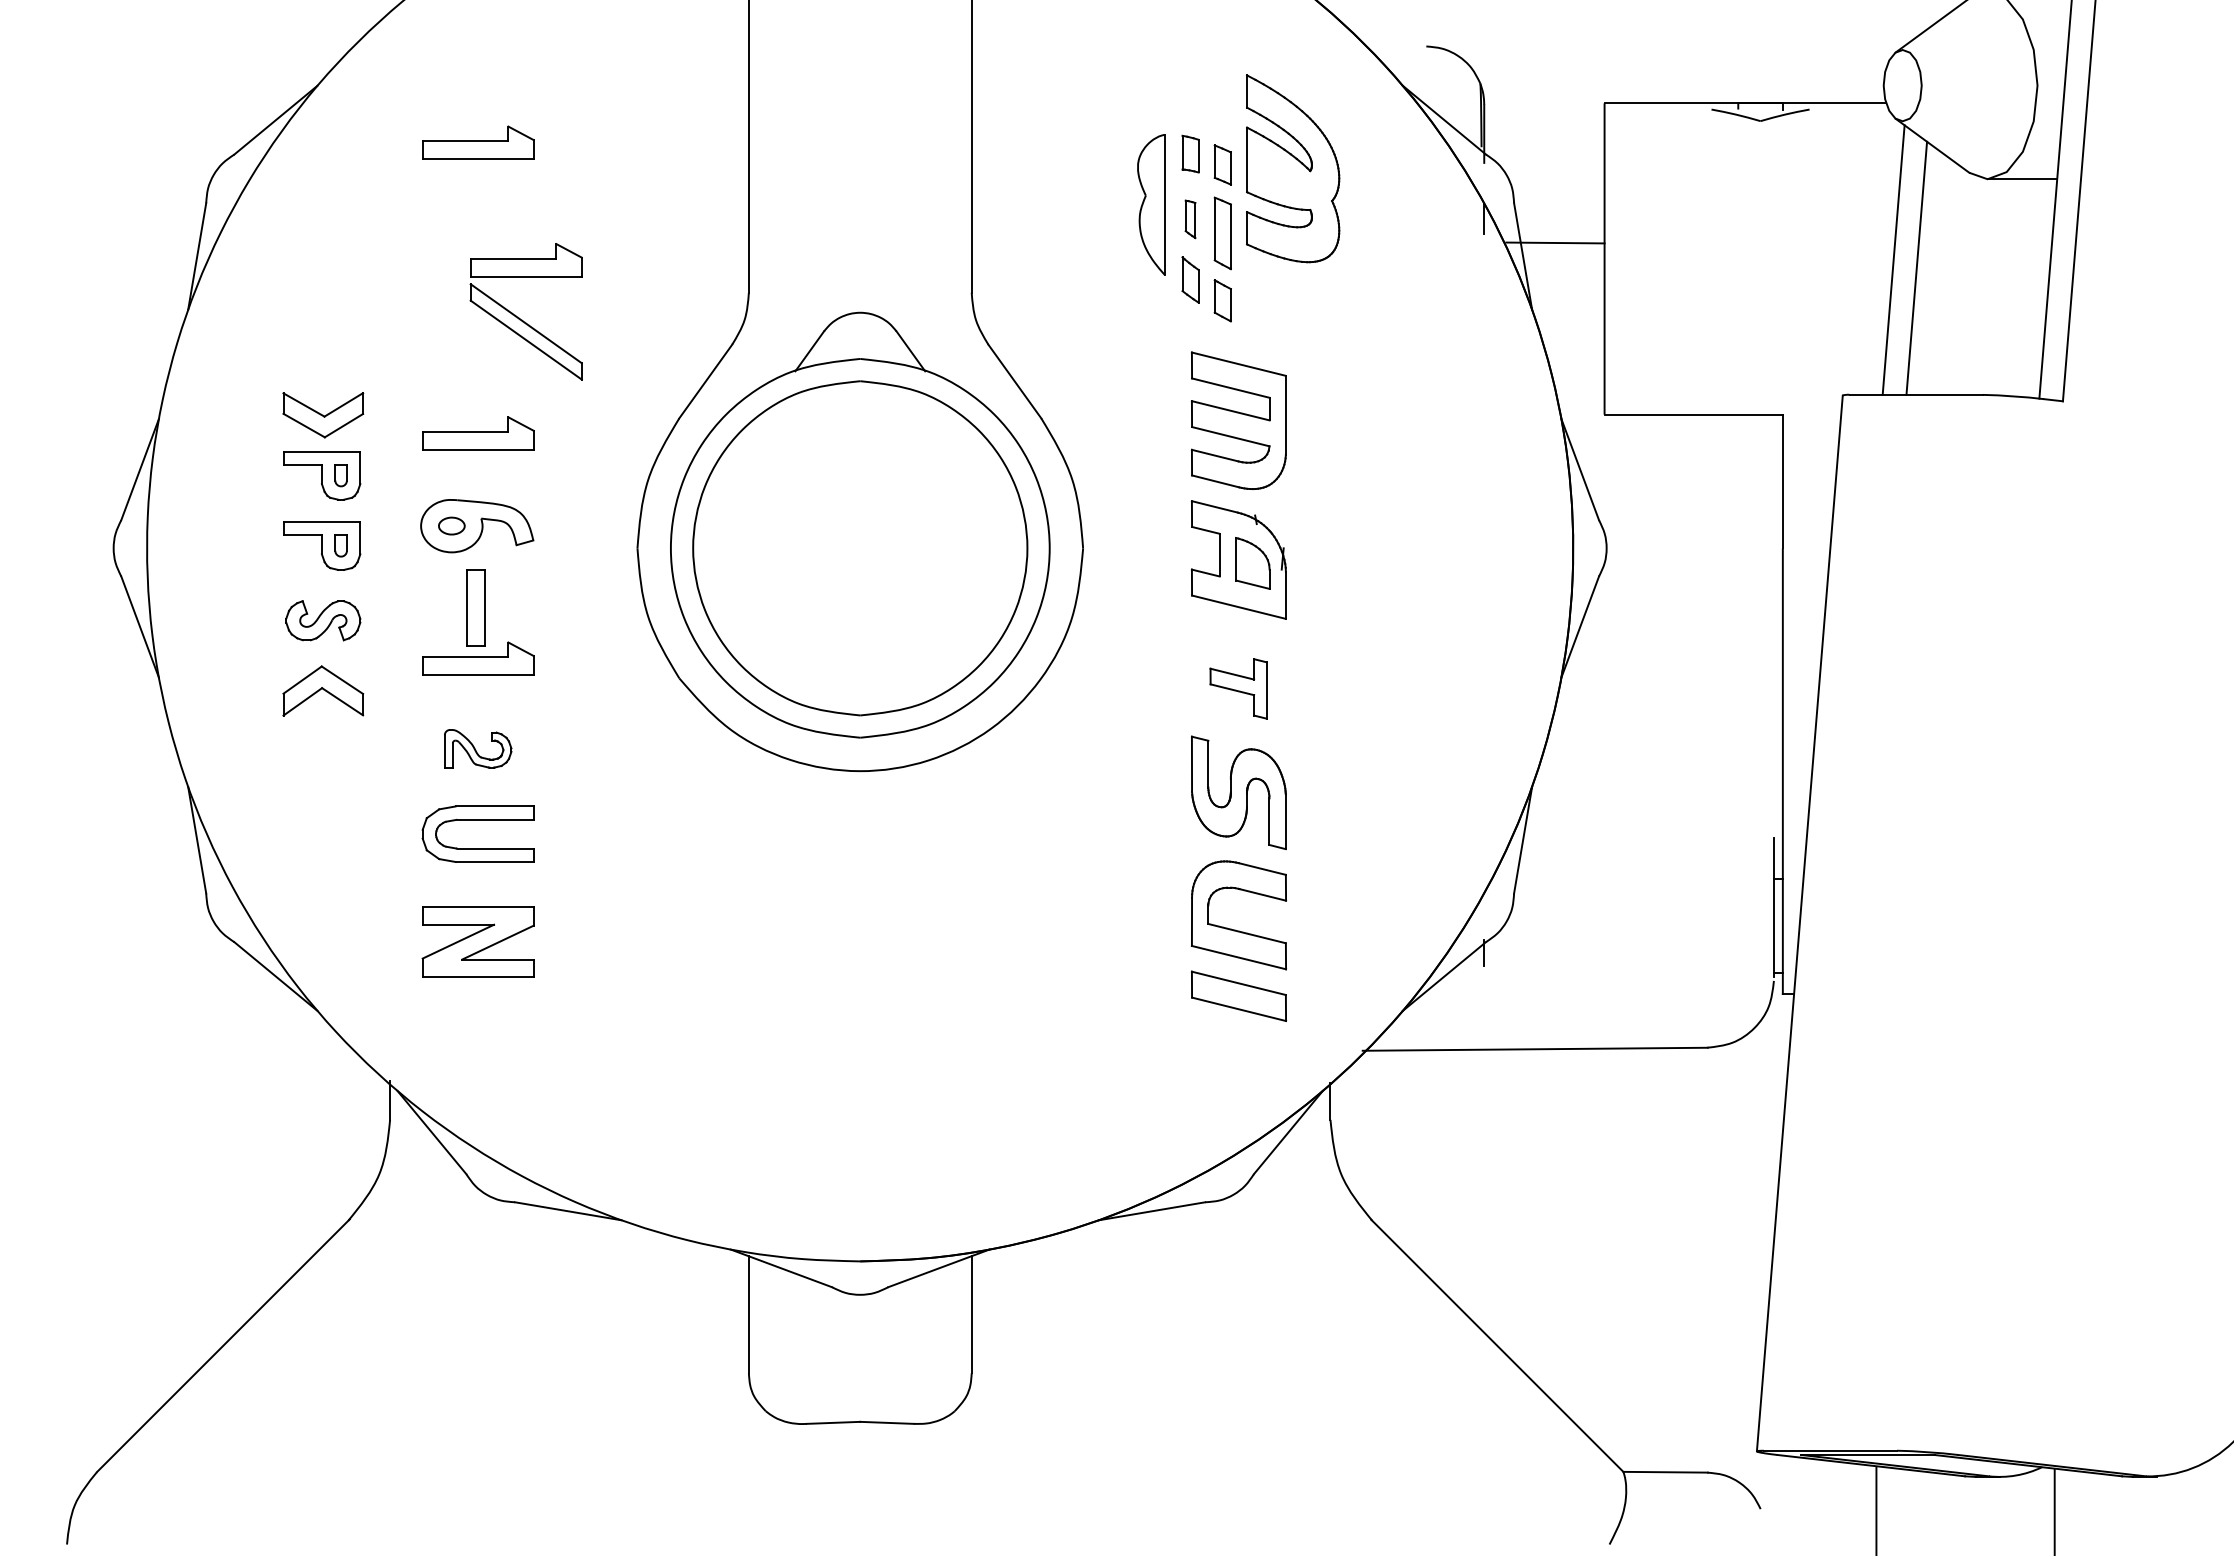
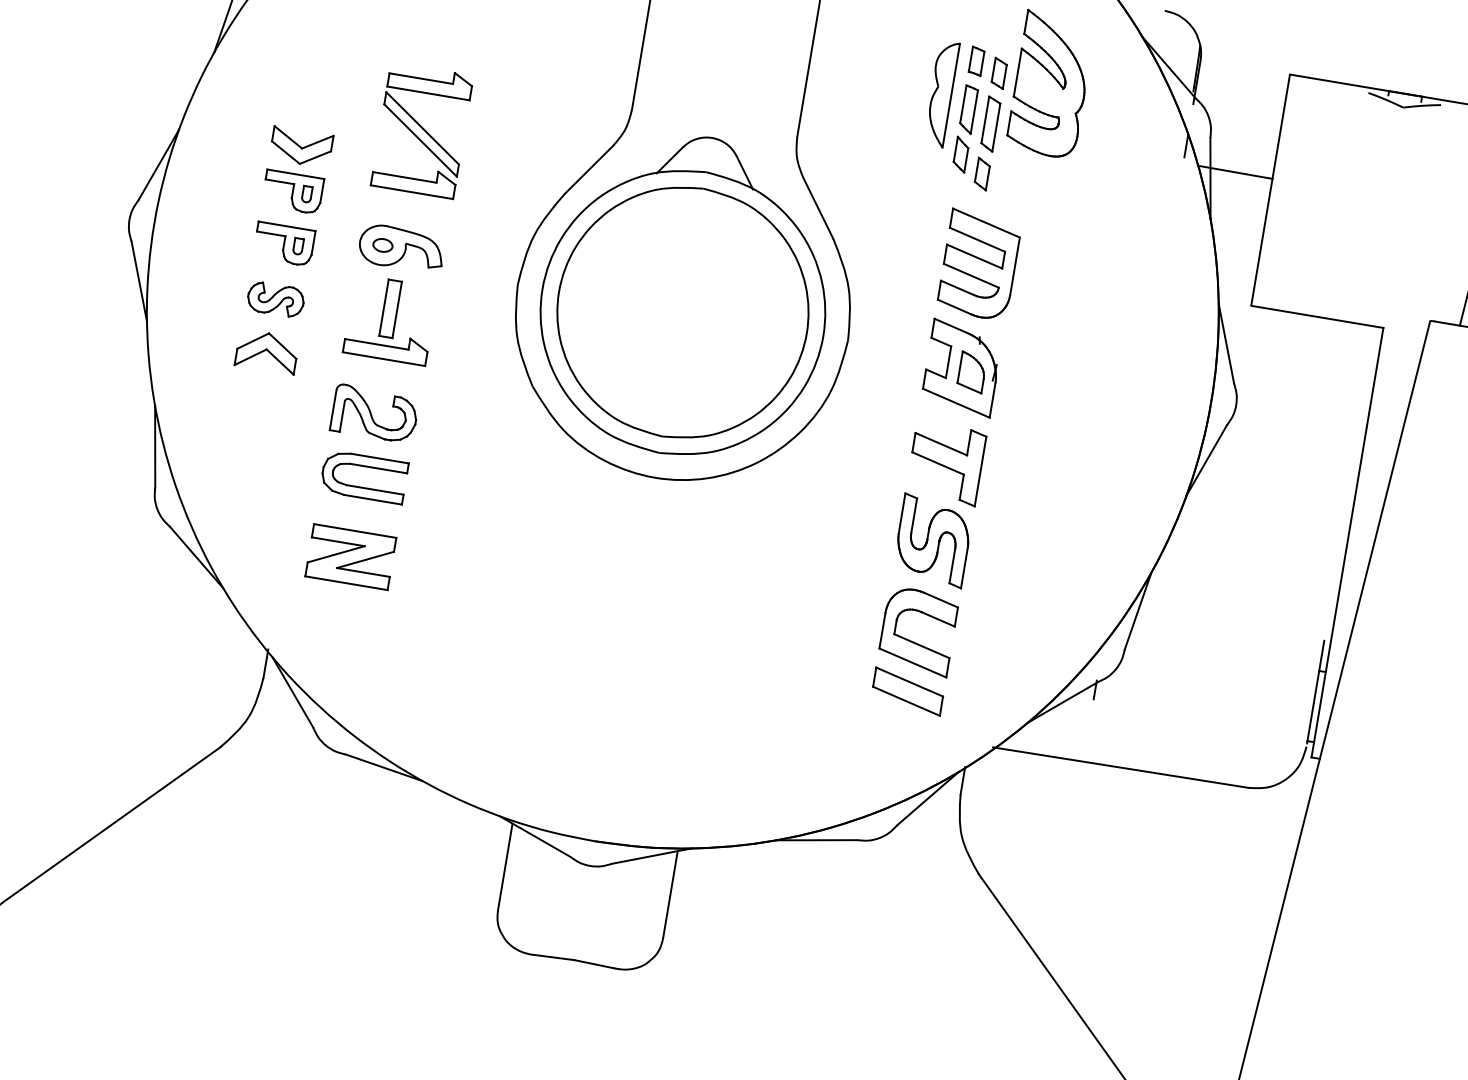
part: (1190, 219) -> (968, 109), size x1.67
part: (519, 317) -> (418, 122), moved
part: (1238, 688) -> (945, 463), size x1.67
part: (477, 748) -> (374, 413), size x1.67

